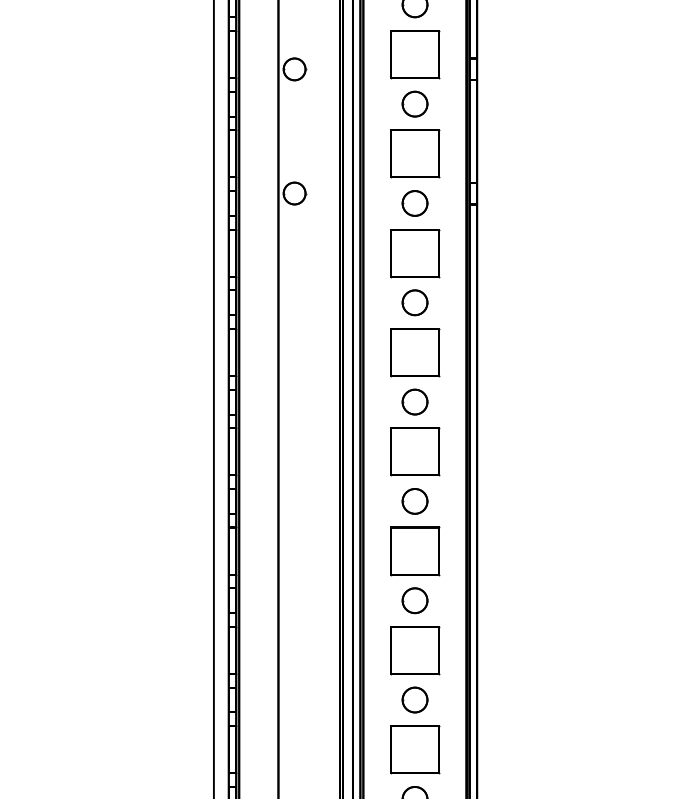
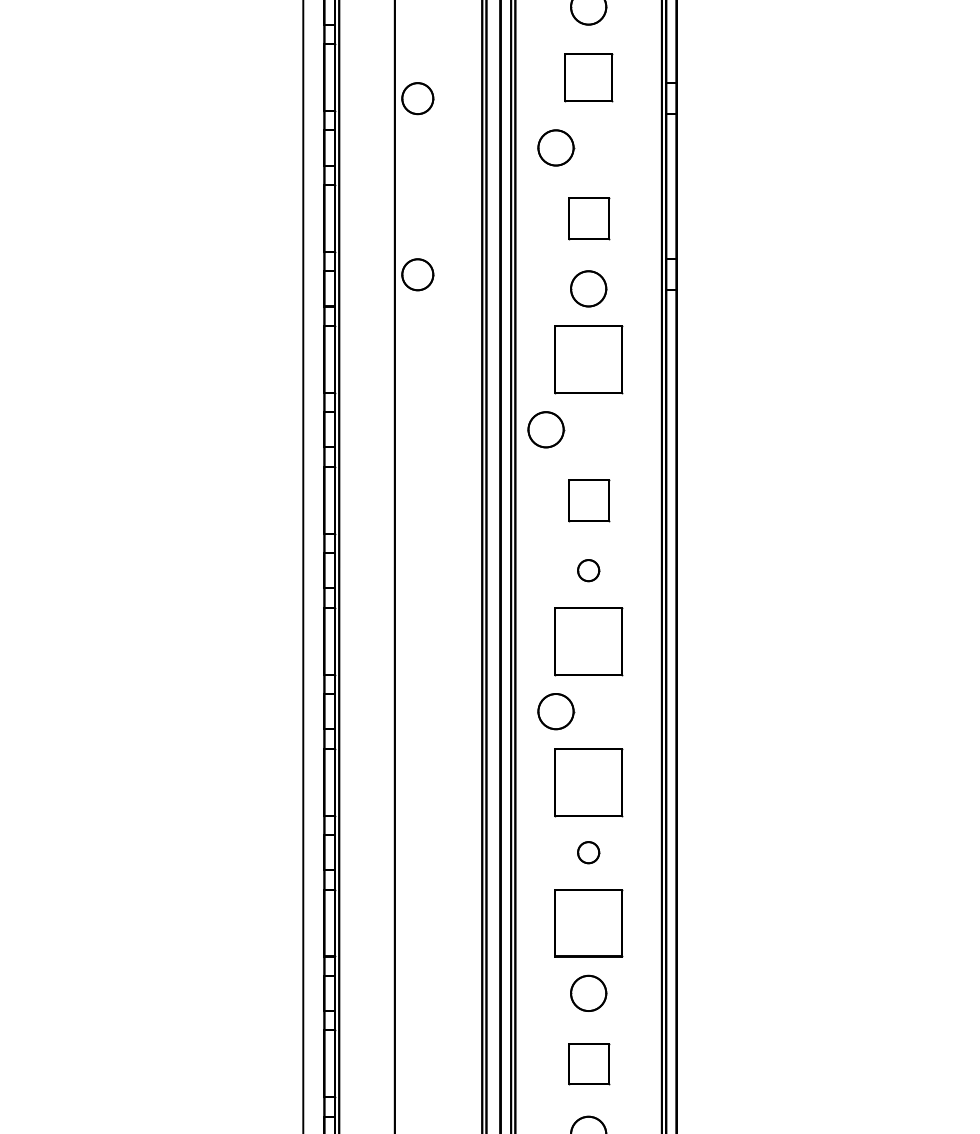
part: (415, 54) -> (589, 77), size x0.7
part: (414, 103) -> (555, 147), moved
part: (415, 153) -> (589, 217), size x0.6
part: (414, 302) -> (545, 429), moved
part: (415, 352) -> (589, 500), size x0.6
part: (414, 401) -> (587, 569), size x0.6
part: (414, 501) -> (555, 711), moved
part: (414, 600) -> (587, 852), size x0.6
part: (415, 749) -> (589, 1063), size x0.6

